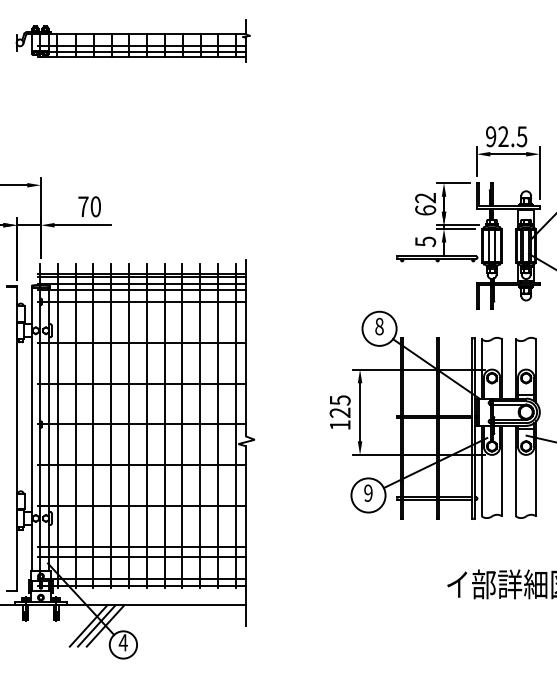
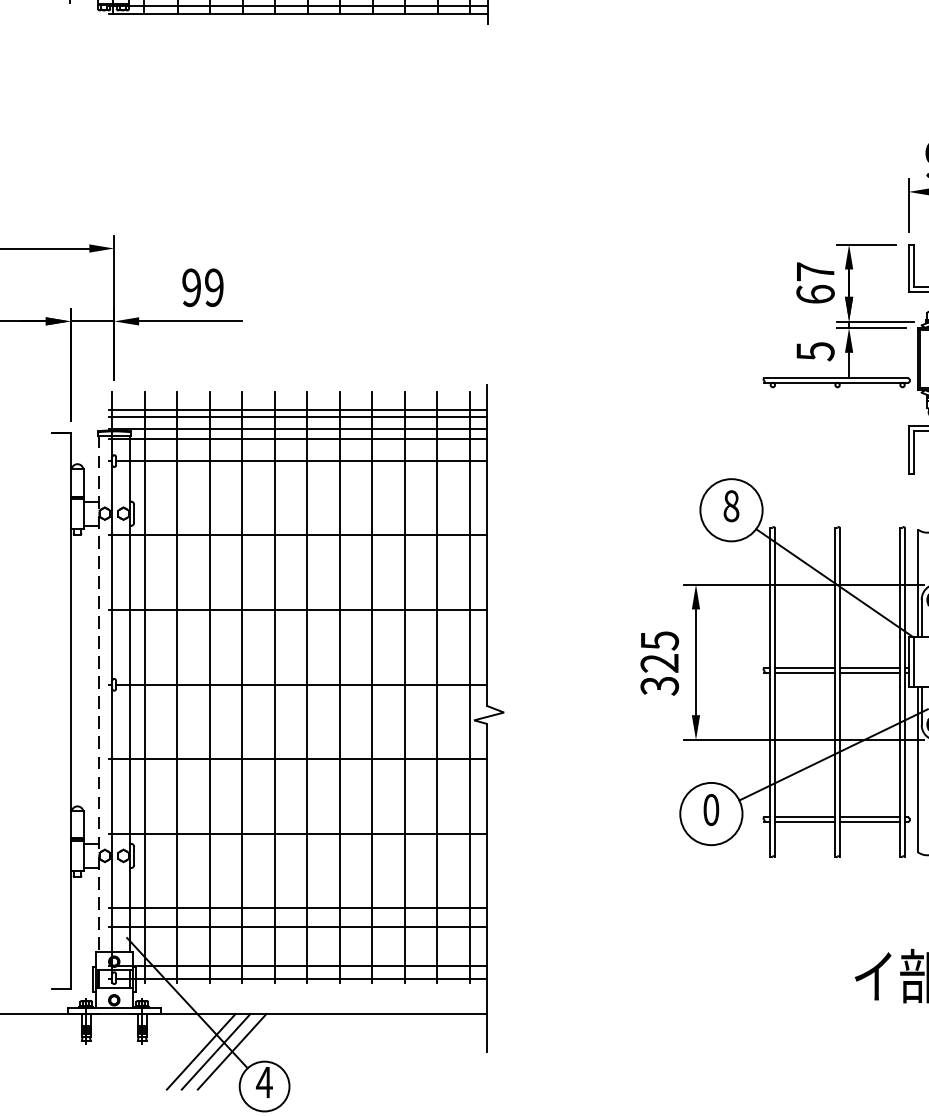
text: (425, 198) -> (815, 272), 62 -> 67
text: (89, 206) -> (202, 287), 70 -> 99
text: (339, 425) -> (658, 686), 125 -> 325
line: (32, 429) -> (98, 693), solid -> dashed
text: (368, 492) -> (711, 808), 9 -> 0

